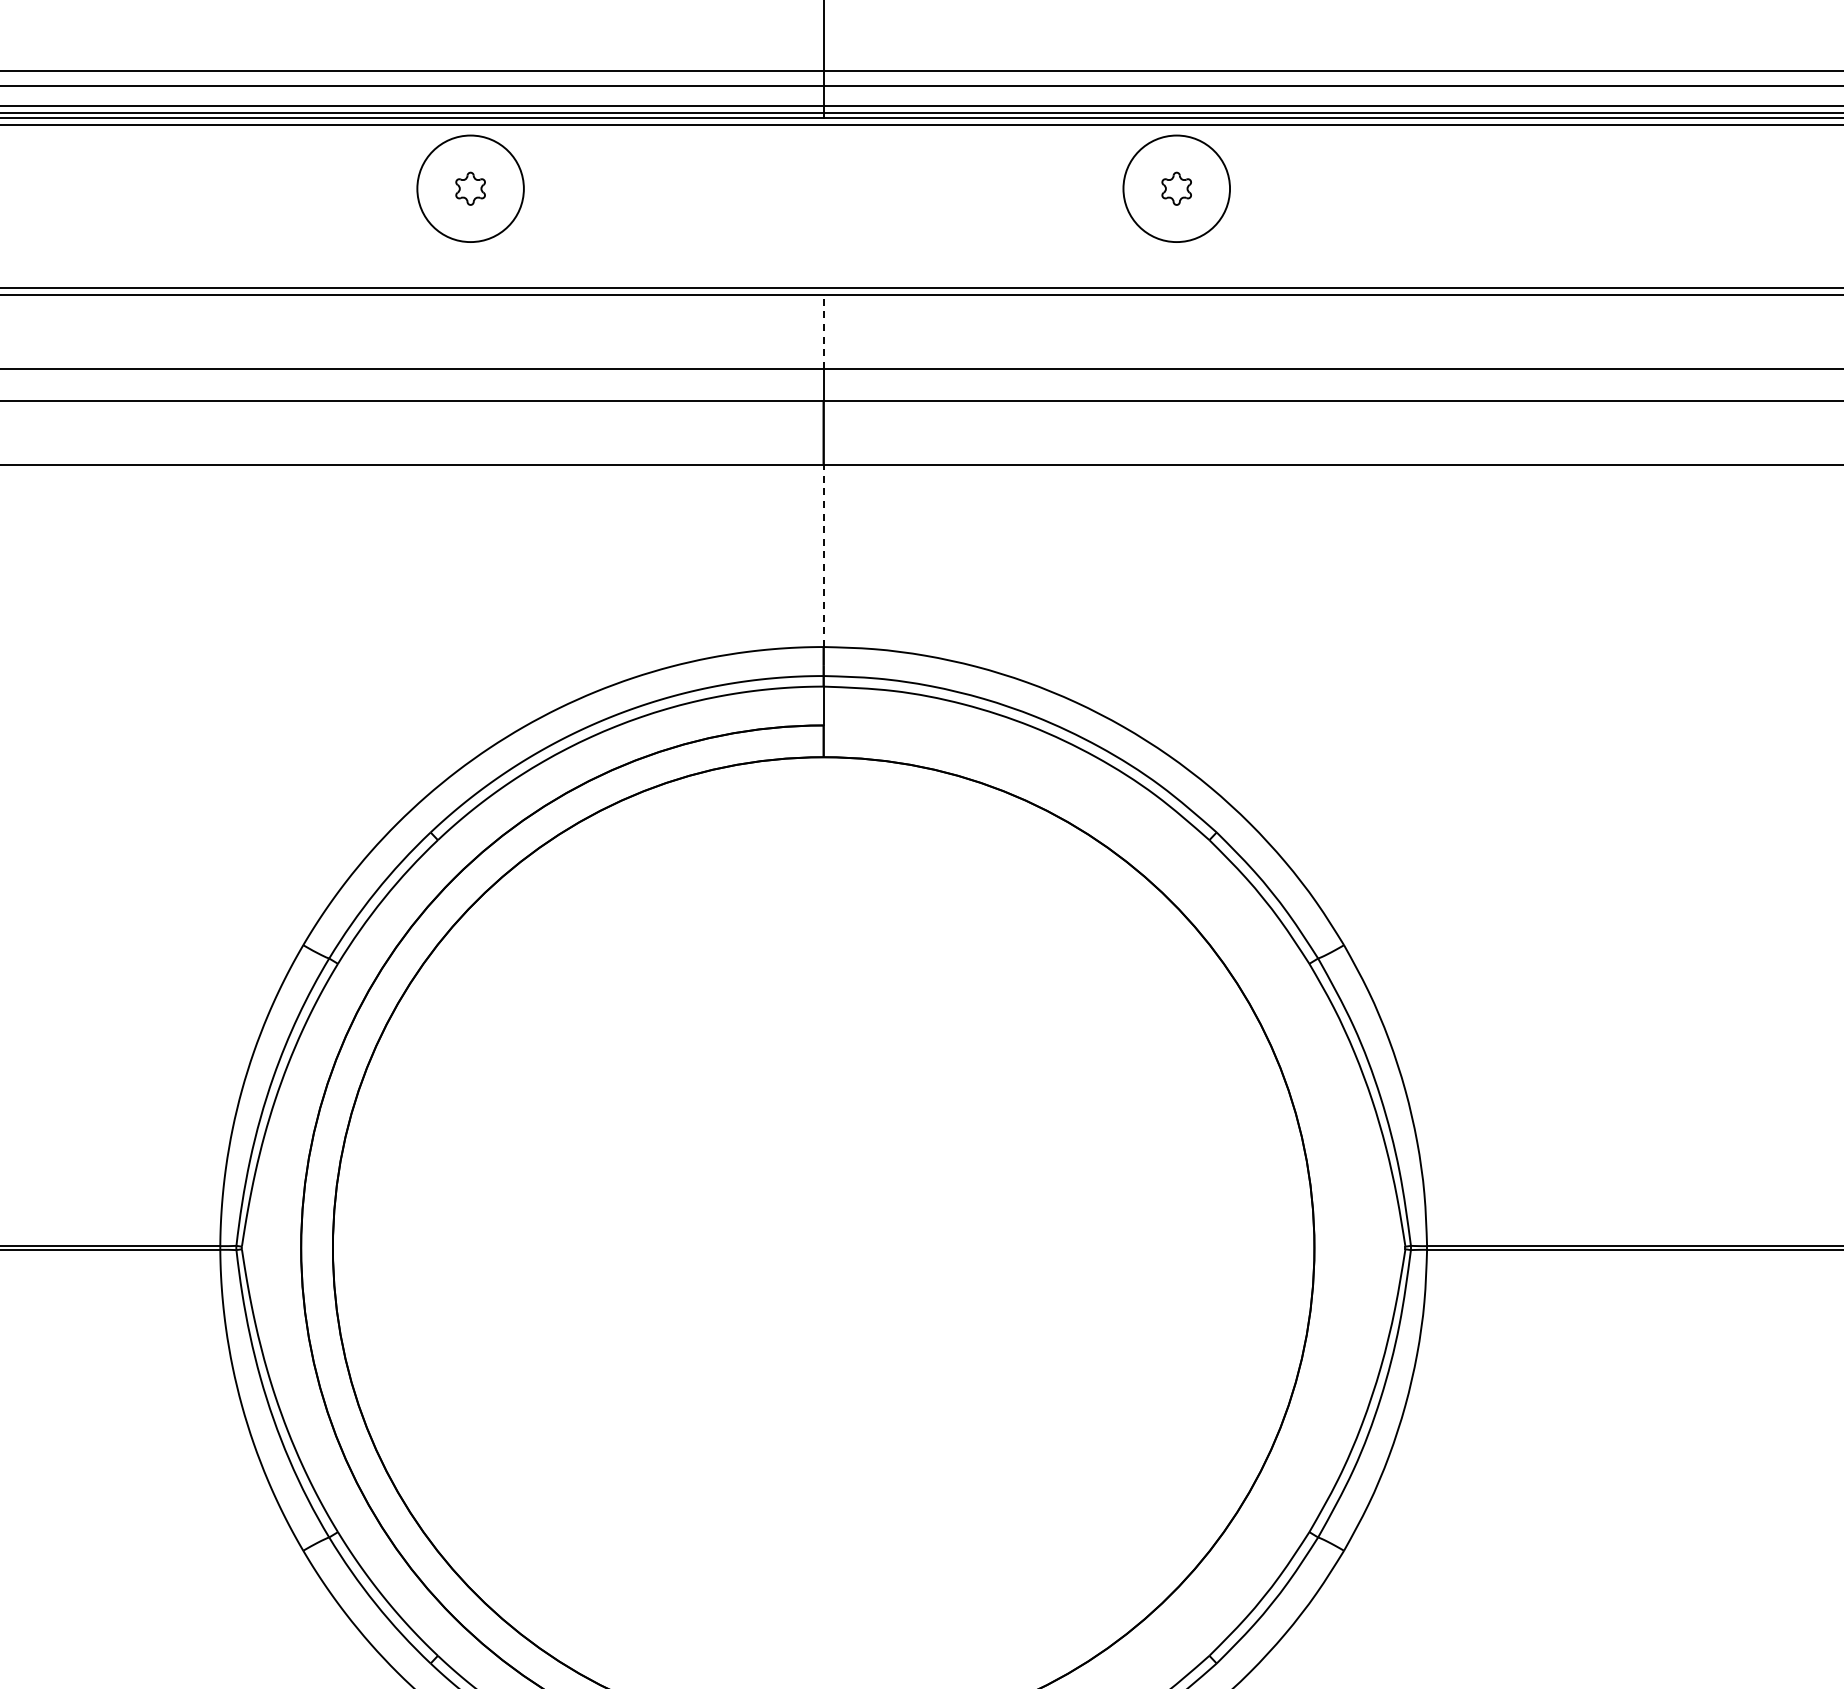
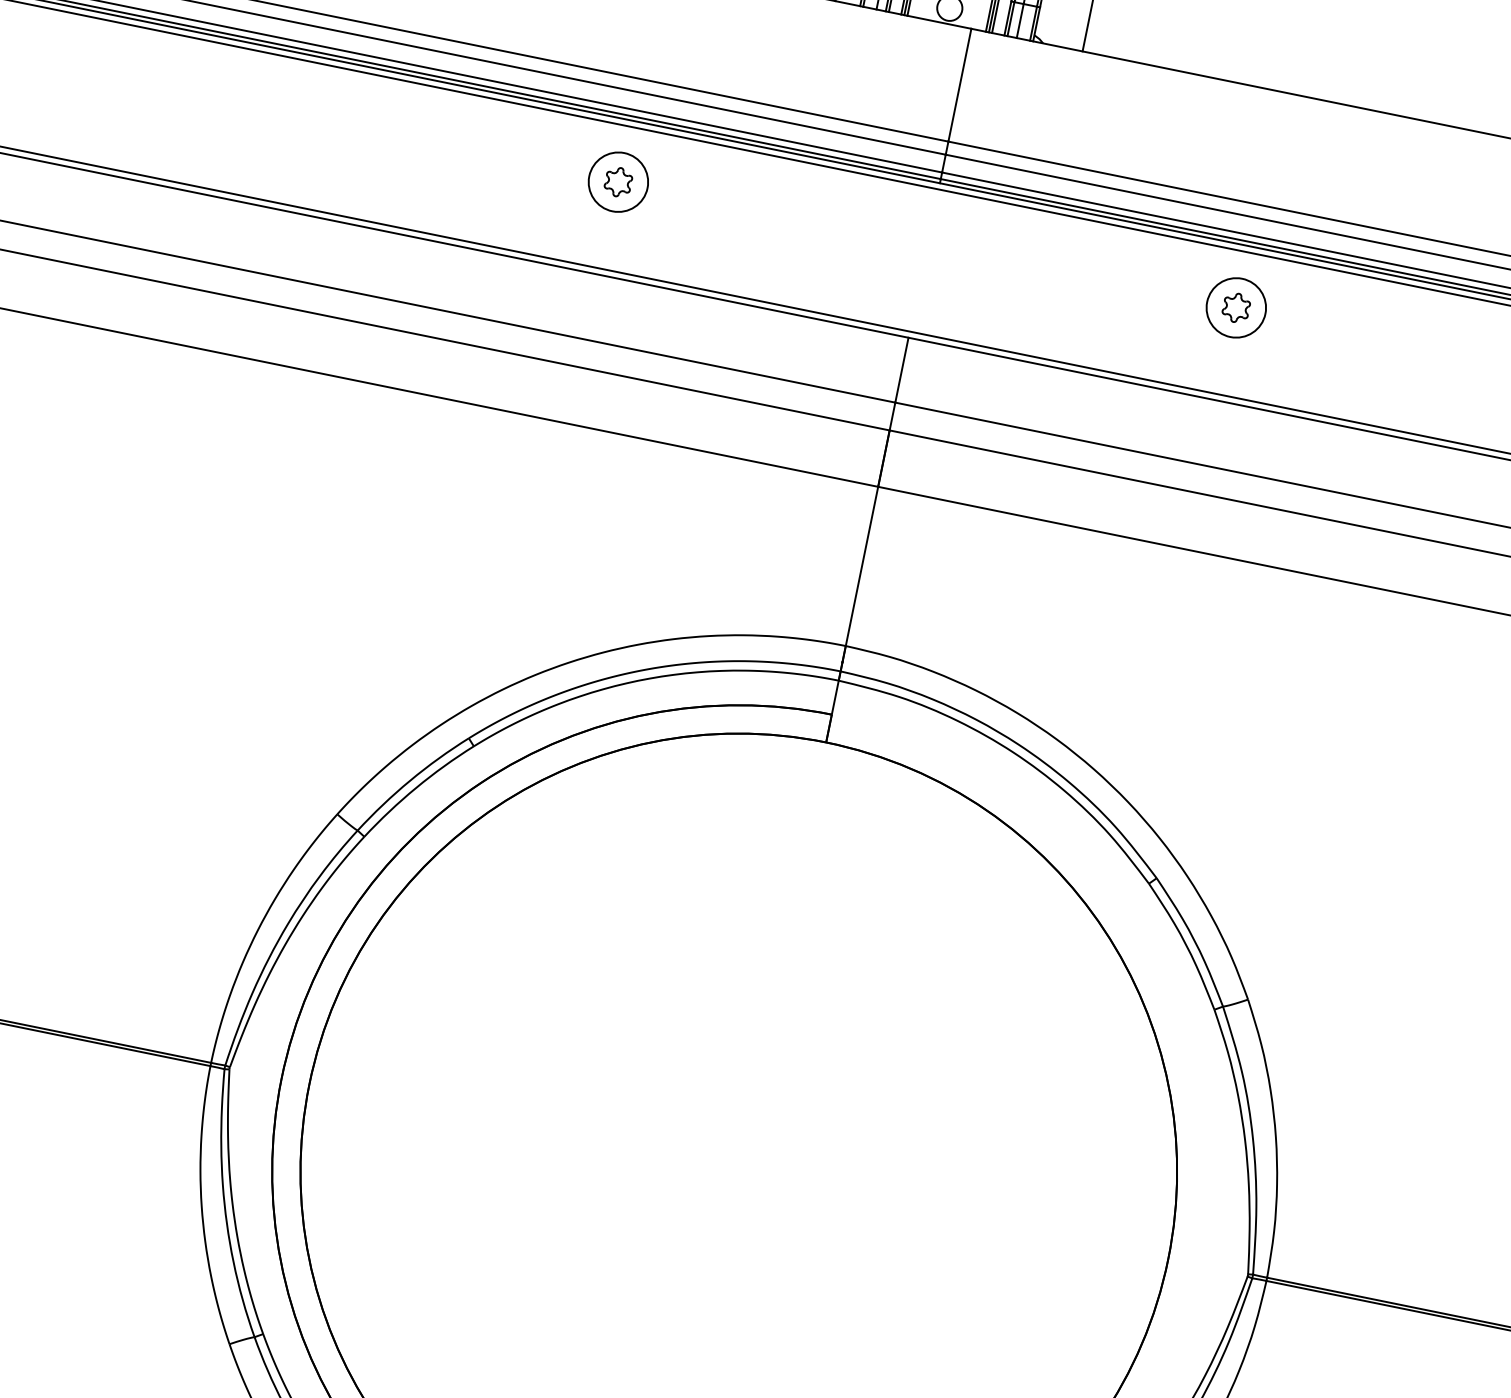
circle: (470, 188) -> (618, 181), size x0.62
circle: (1176, 188) -> (1236, 307), size x0.62
line: (823, 331) -> (901, 369), dashed -> solid
line: (823, 556) -> (861, 566), dashed -> solid

